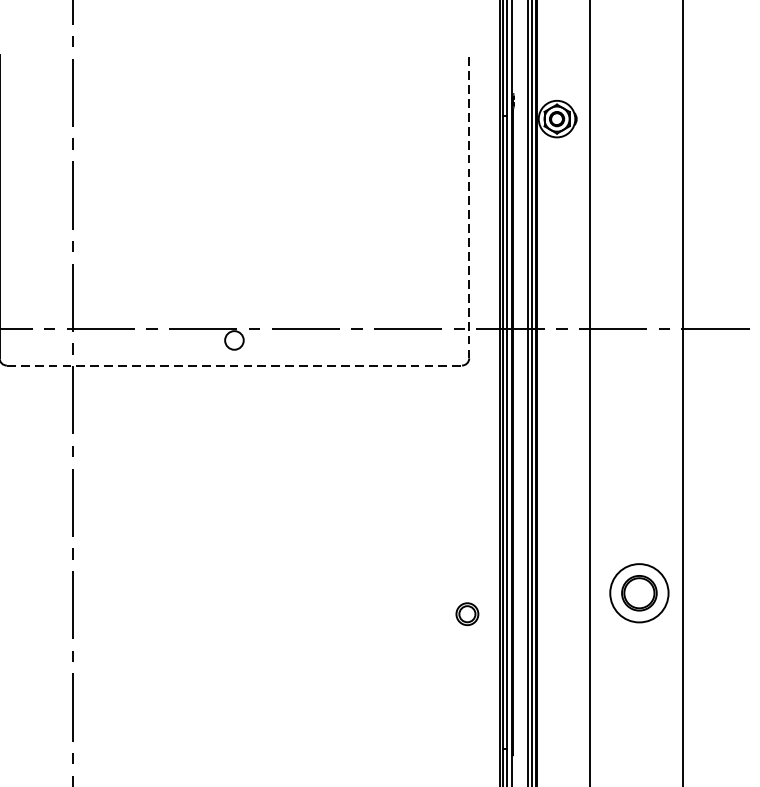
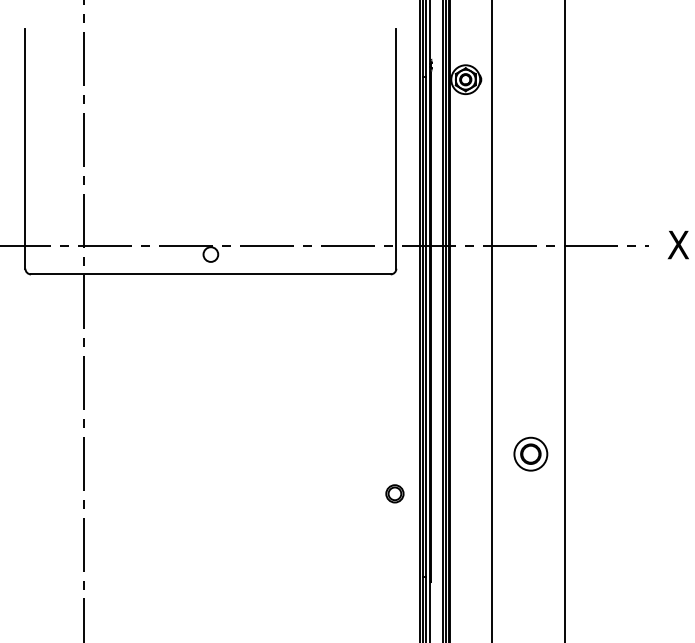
line: (469, 206) -> (396, 148), dashed -> solid
line: (233, 365) -> (210, 274), dashed -> solid
part: (639, 592) -> (530, 453), size x0.71
part: (466, 613) -> (394, 493), moved

